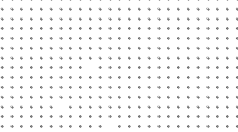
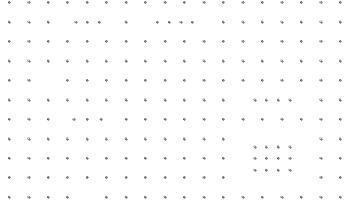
part: (109, 38) -> (86, 22), size x0.6
part: (153, 38) -> (174, 22), size x0.6
part: (202, 77) -> (271, 100), size x0.6
part: (109, 87) -> (86, 119), size x0.7
part: (202, 106) -> (271, 157), size x0.6

